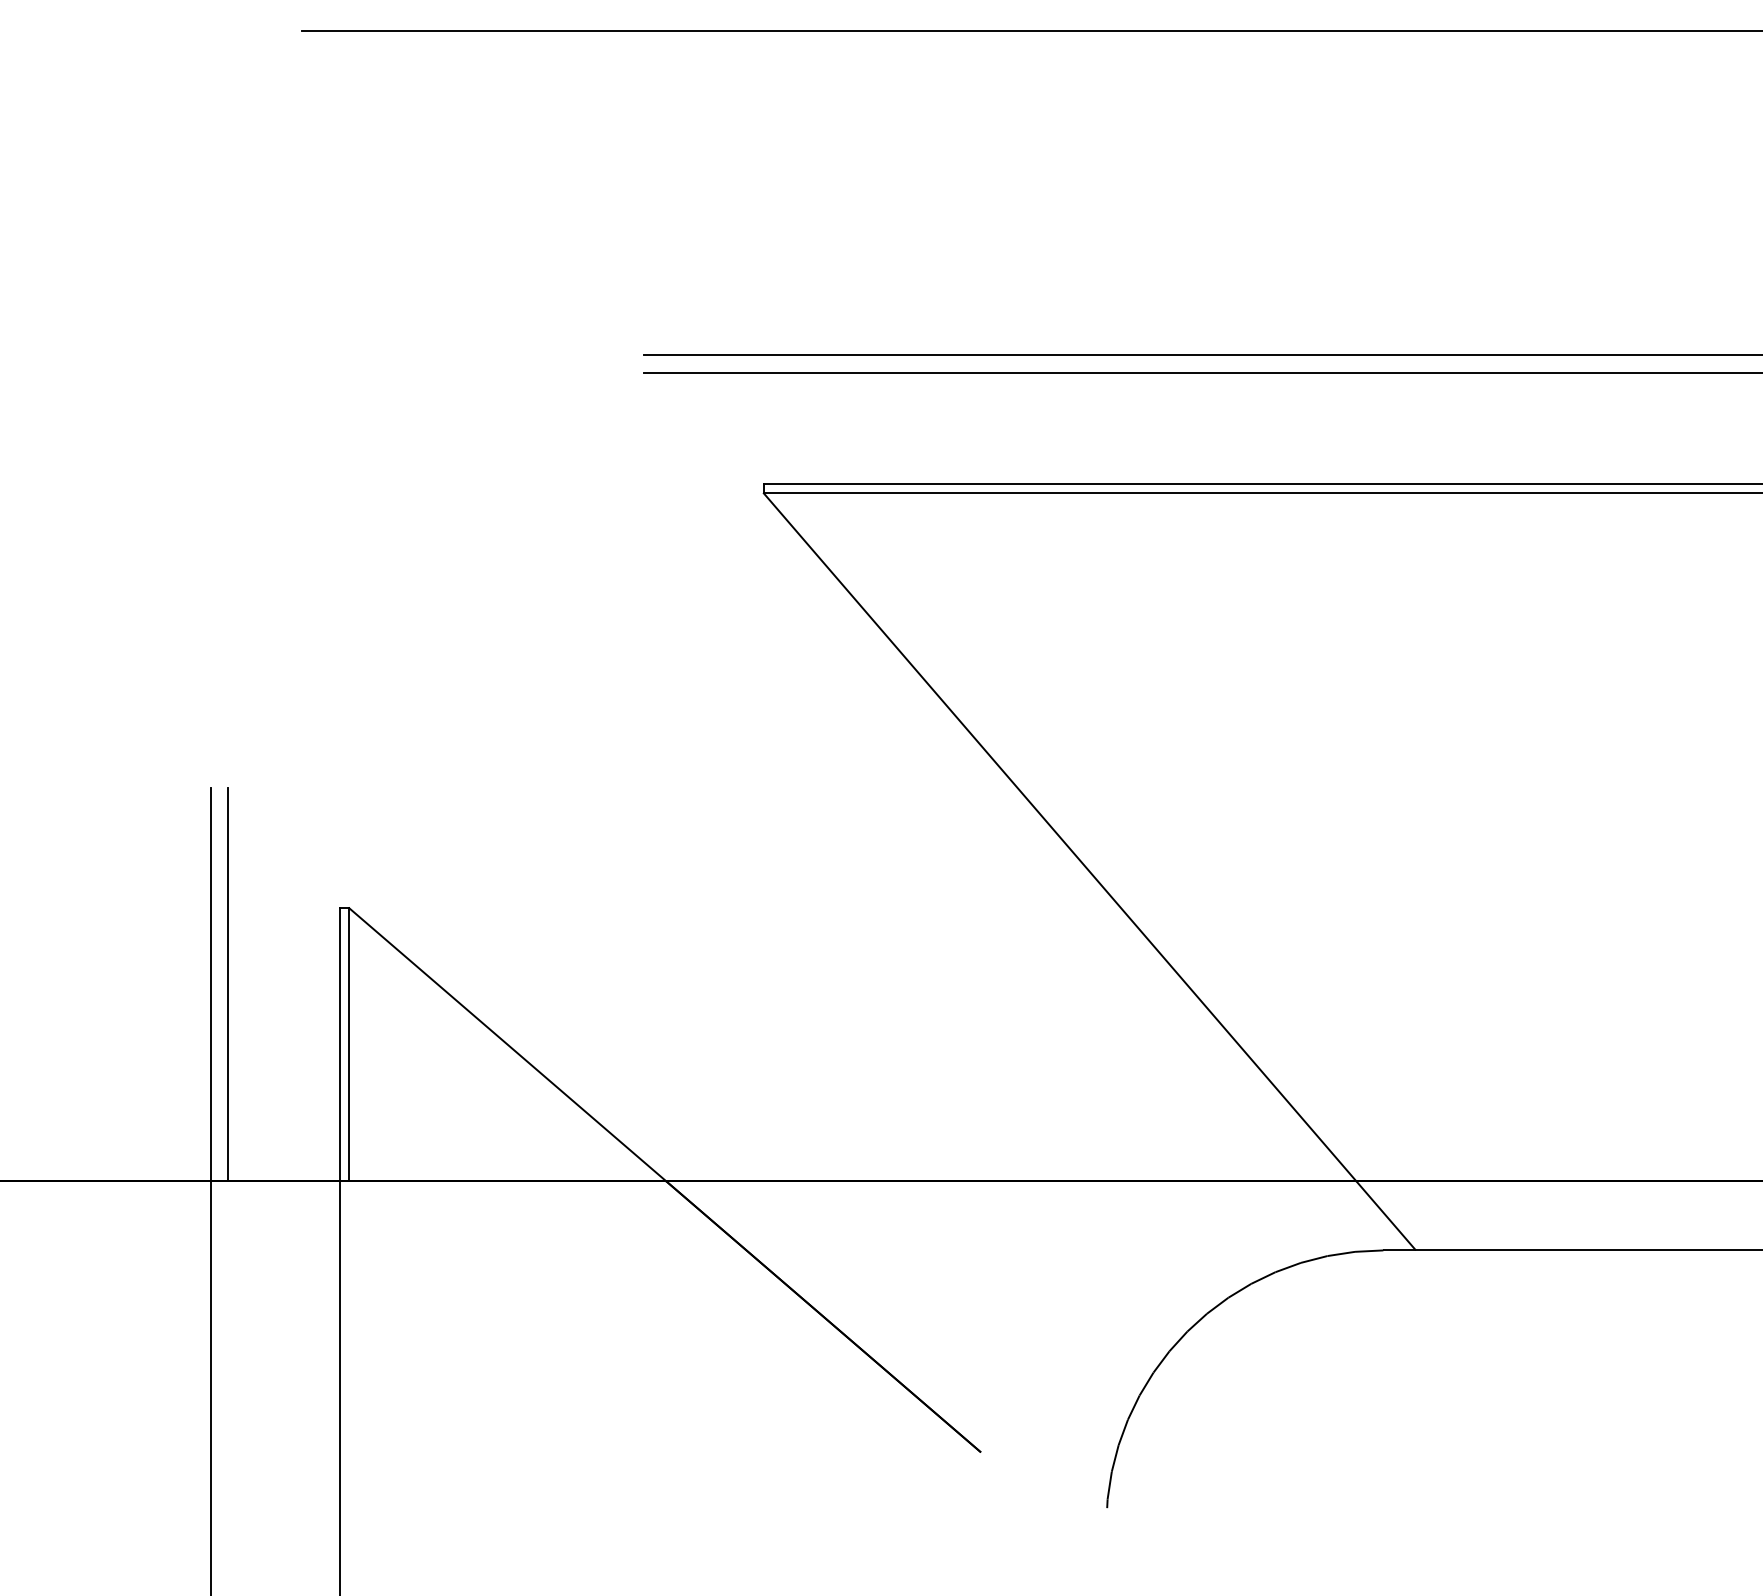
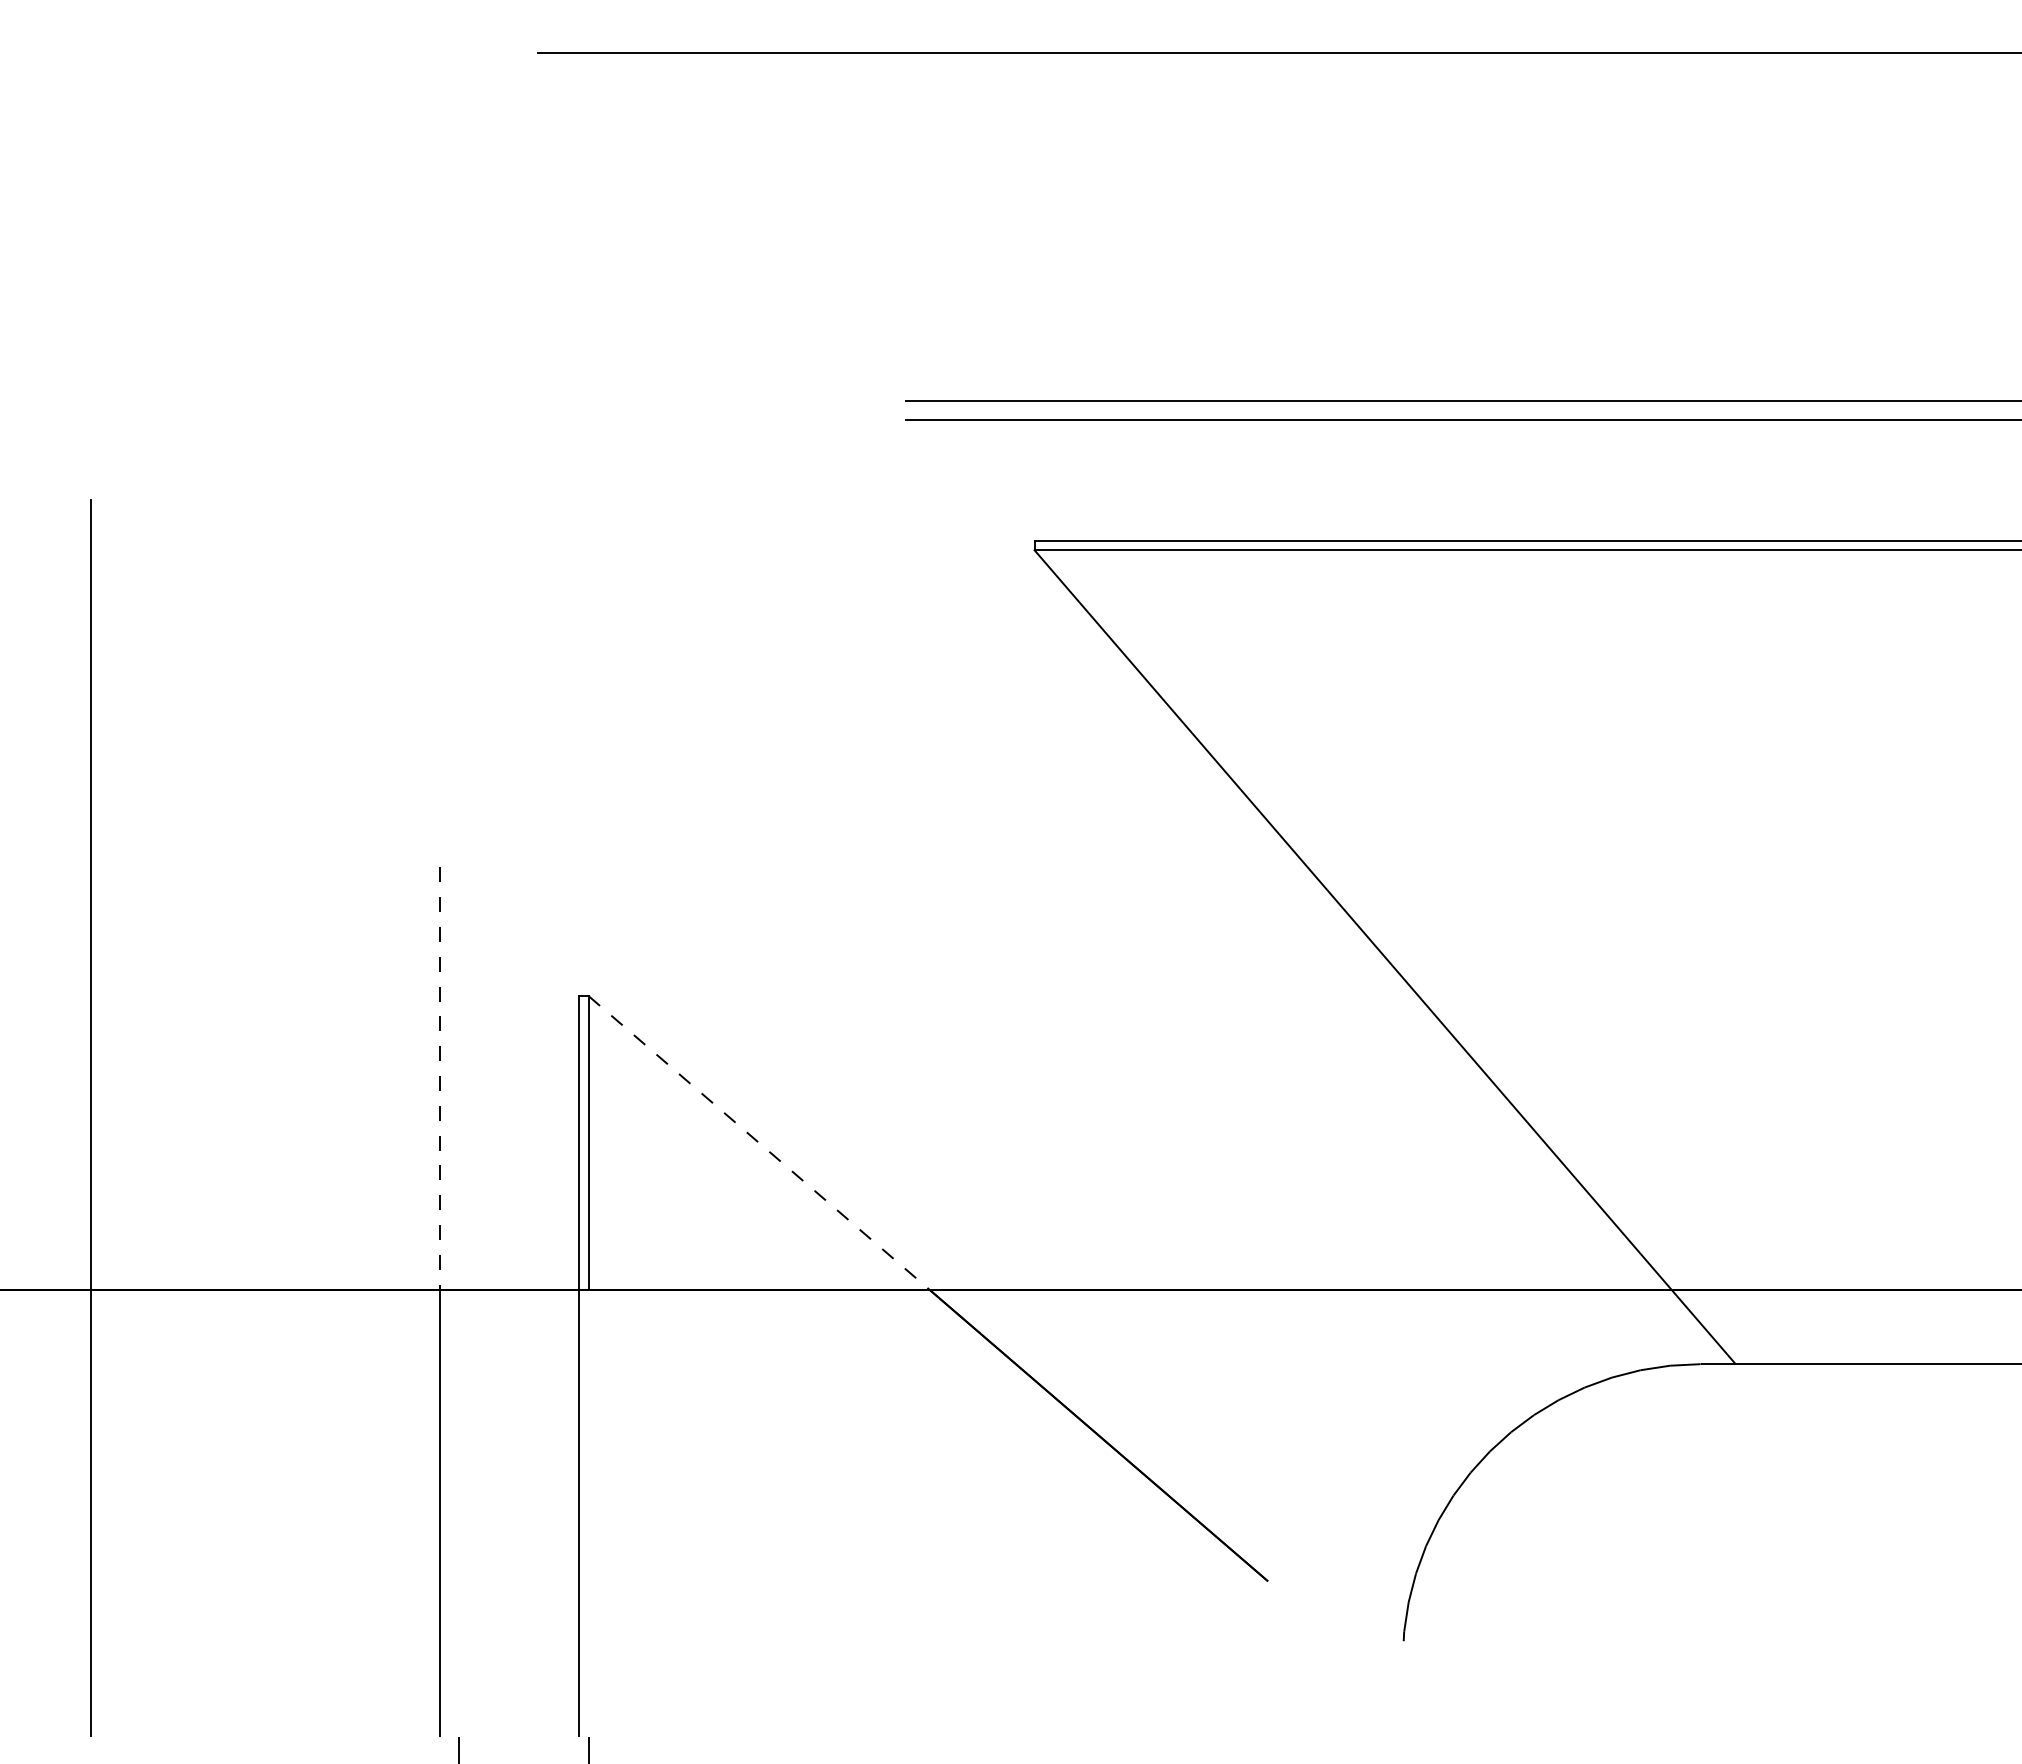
line: (228, 984) -> (458, 1078), removed
line: (210, 985) -> (439, 1079), solid -> dashed
line: (507, 1044) -> (759, 1142), solid -> dashed

